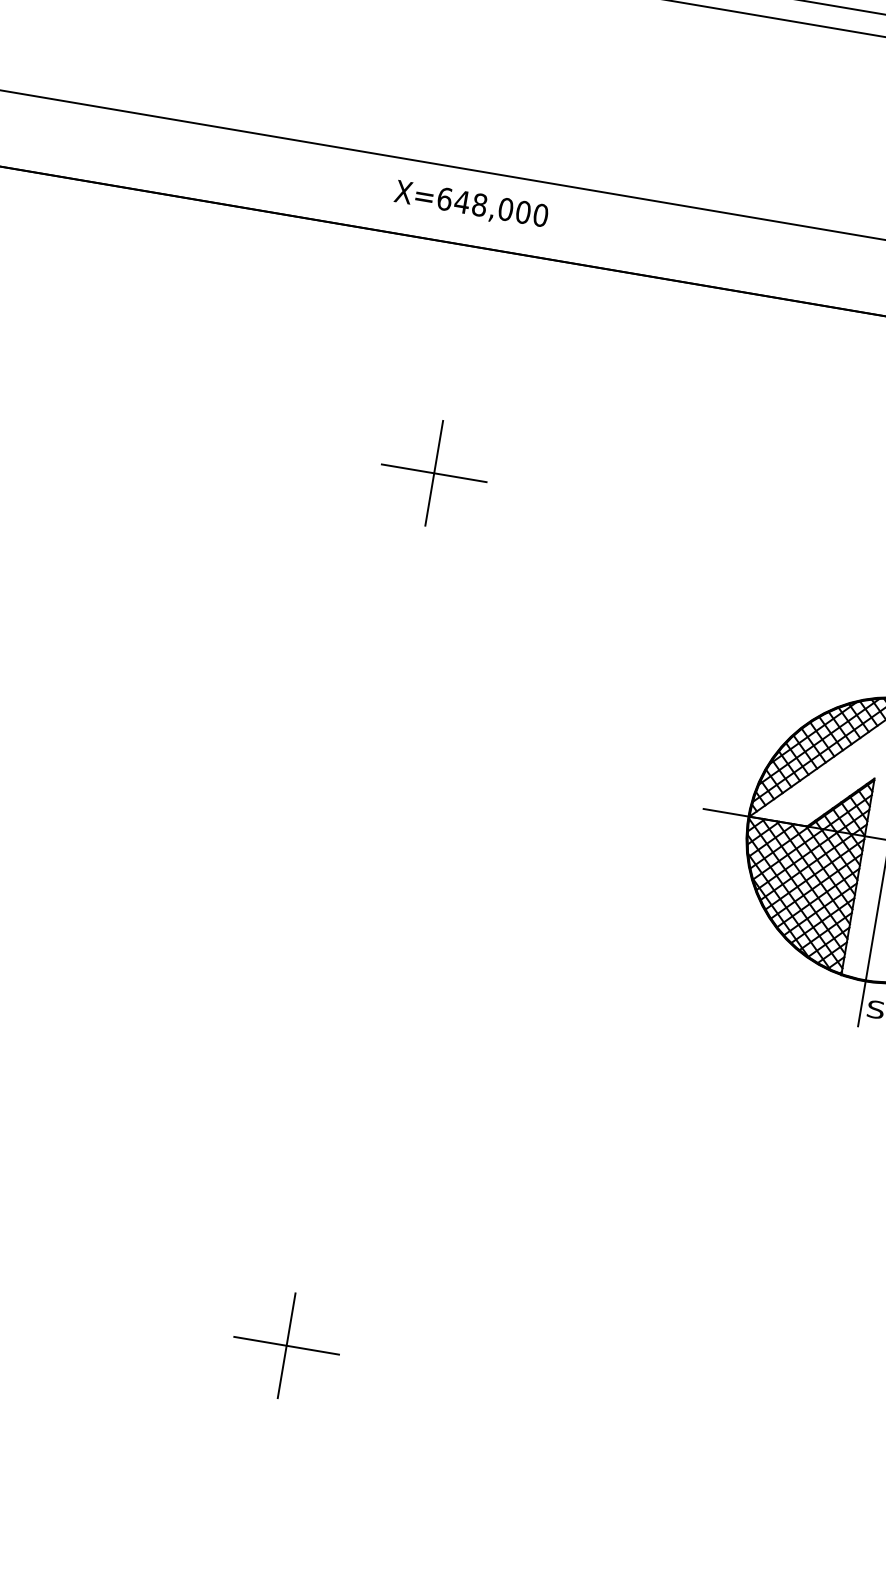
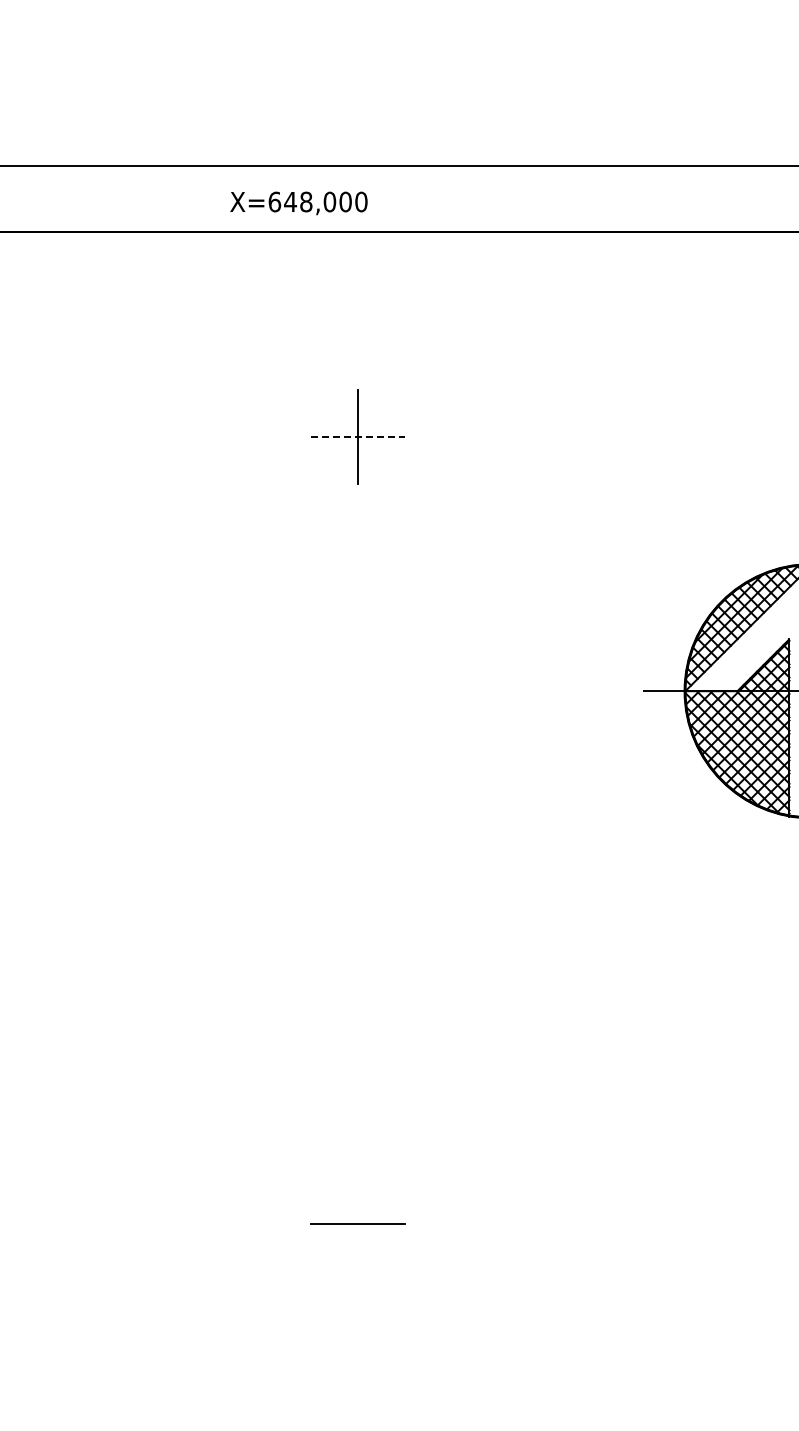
text: (470, 205) -> (298, 203), moved
line: (434, 472) -> (358, 436), solid -> dashed
line: (287, 1345) -> (358, 1223), removed

